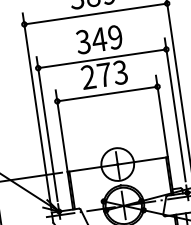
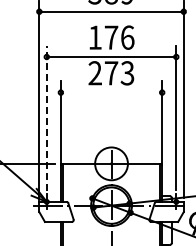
text: (99, 39) -> (111, 37), 349 -> 176
line: (107, 93) -> (111, 92), removed
line: (46, 129) -> (46, 118), solid -> dashed

